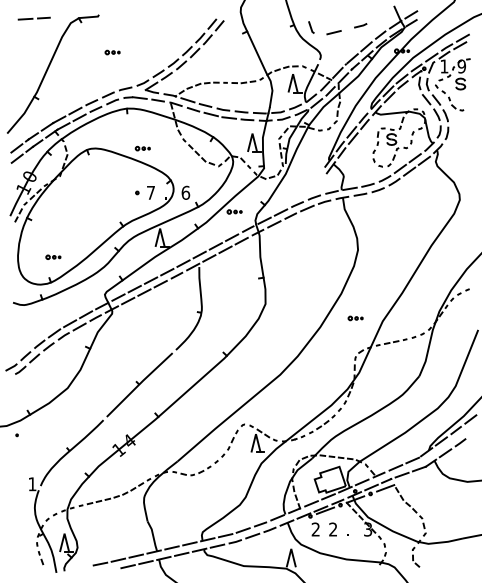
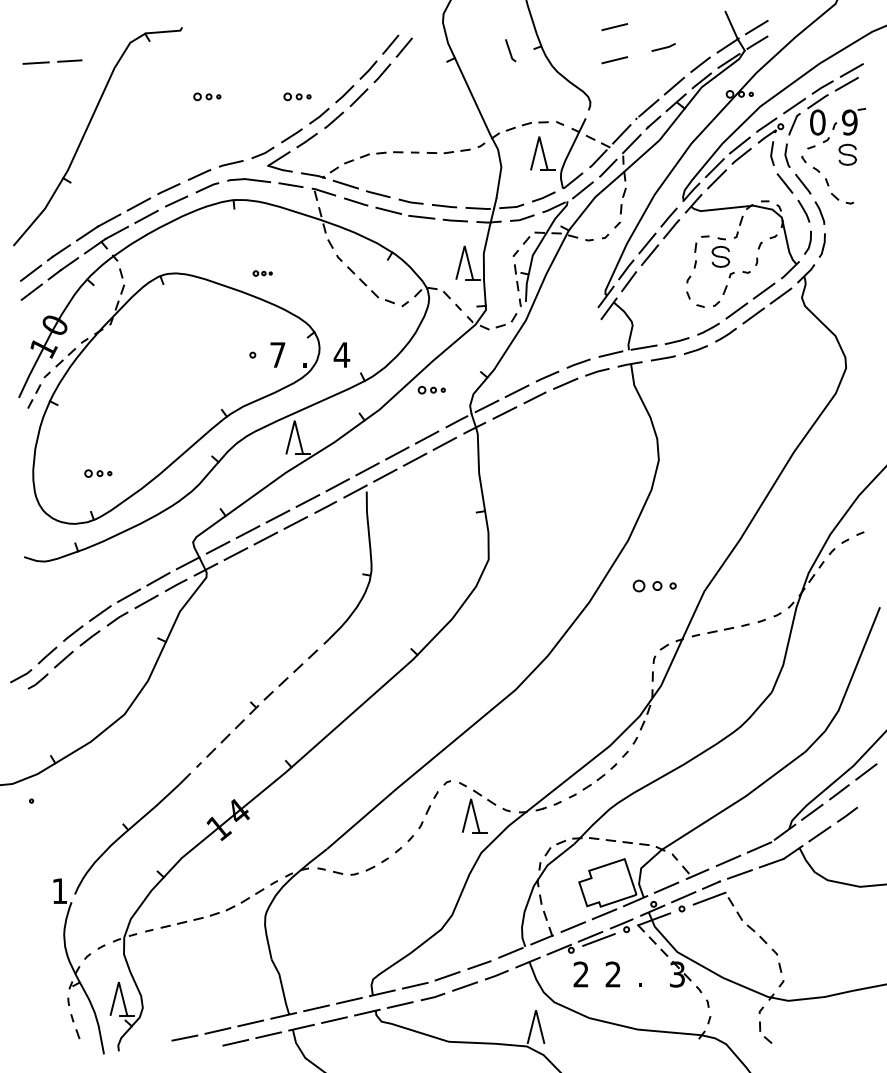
line: (333, 14) -> (613, 26), added
line: (33, 18) -> (50, 61), moved
line: (311, 27) -> (510, 50), moved
part: (161, 52) -> (297, 96), added
text: (444, 66) -> (817, 122), 1 -> 0
part: (142, 148) -> (262, 273), size x0.7
text: (185, 192) -> (341, 354), 6 -> 4
part: (355, 318) -> (654, 586), size x1.6
line: (139, 384) -> (256, 707), solid -> dashed

